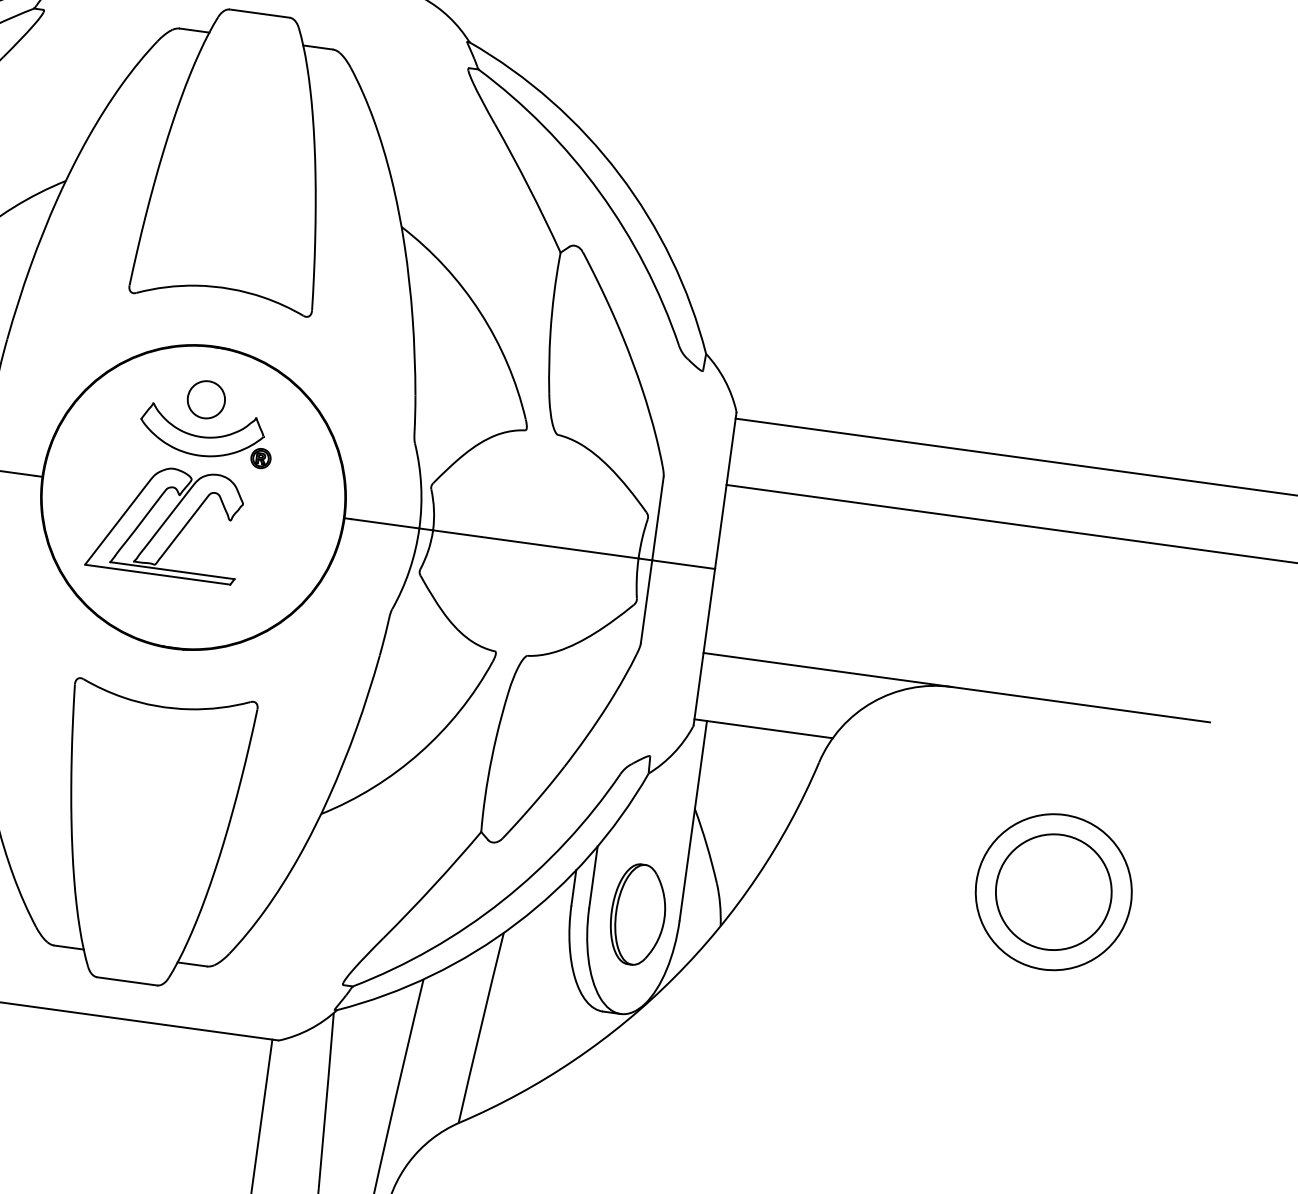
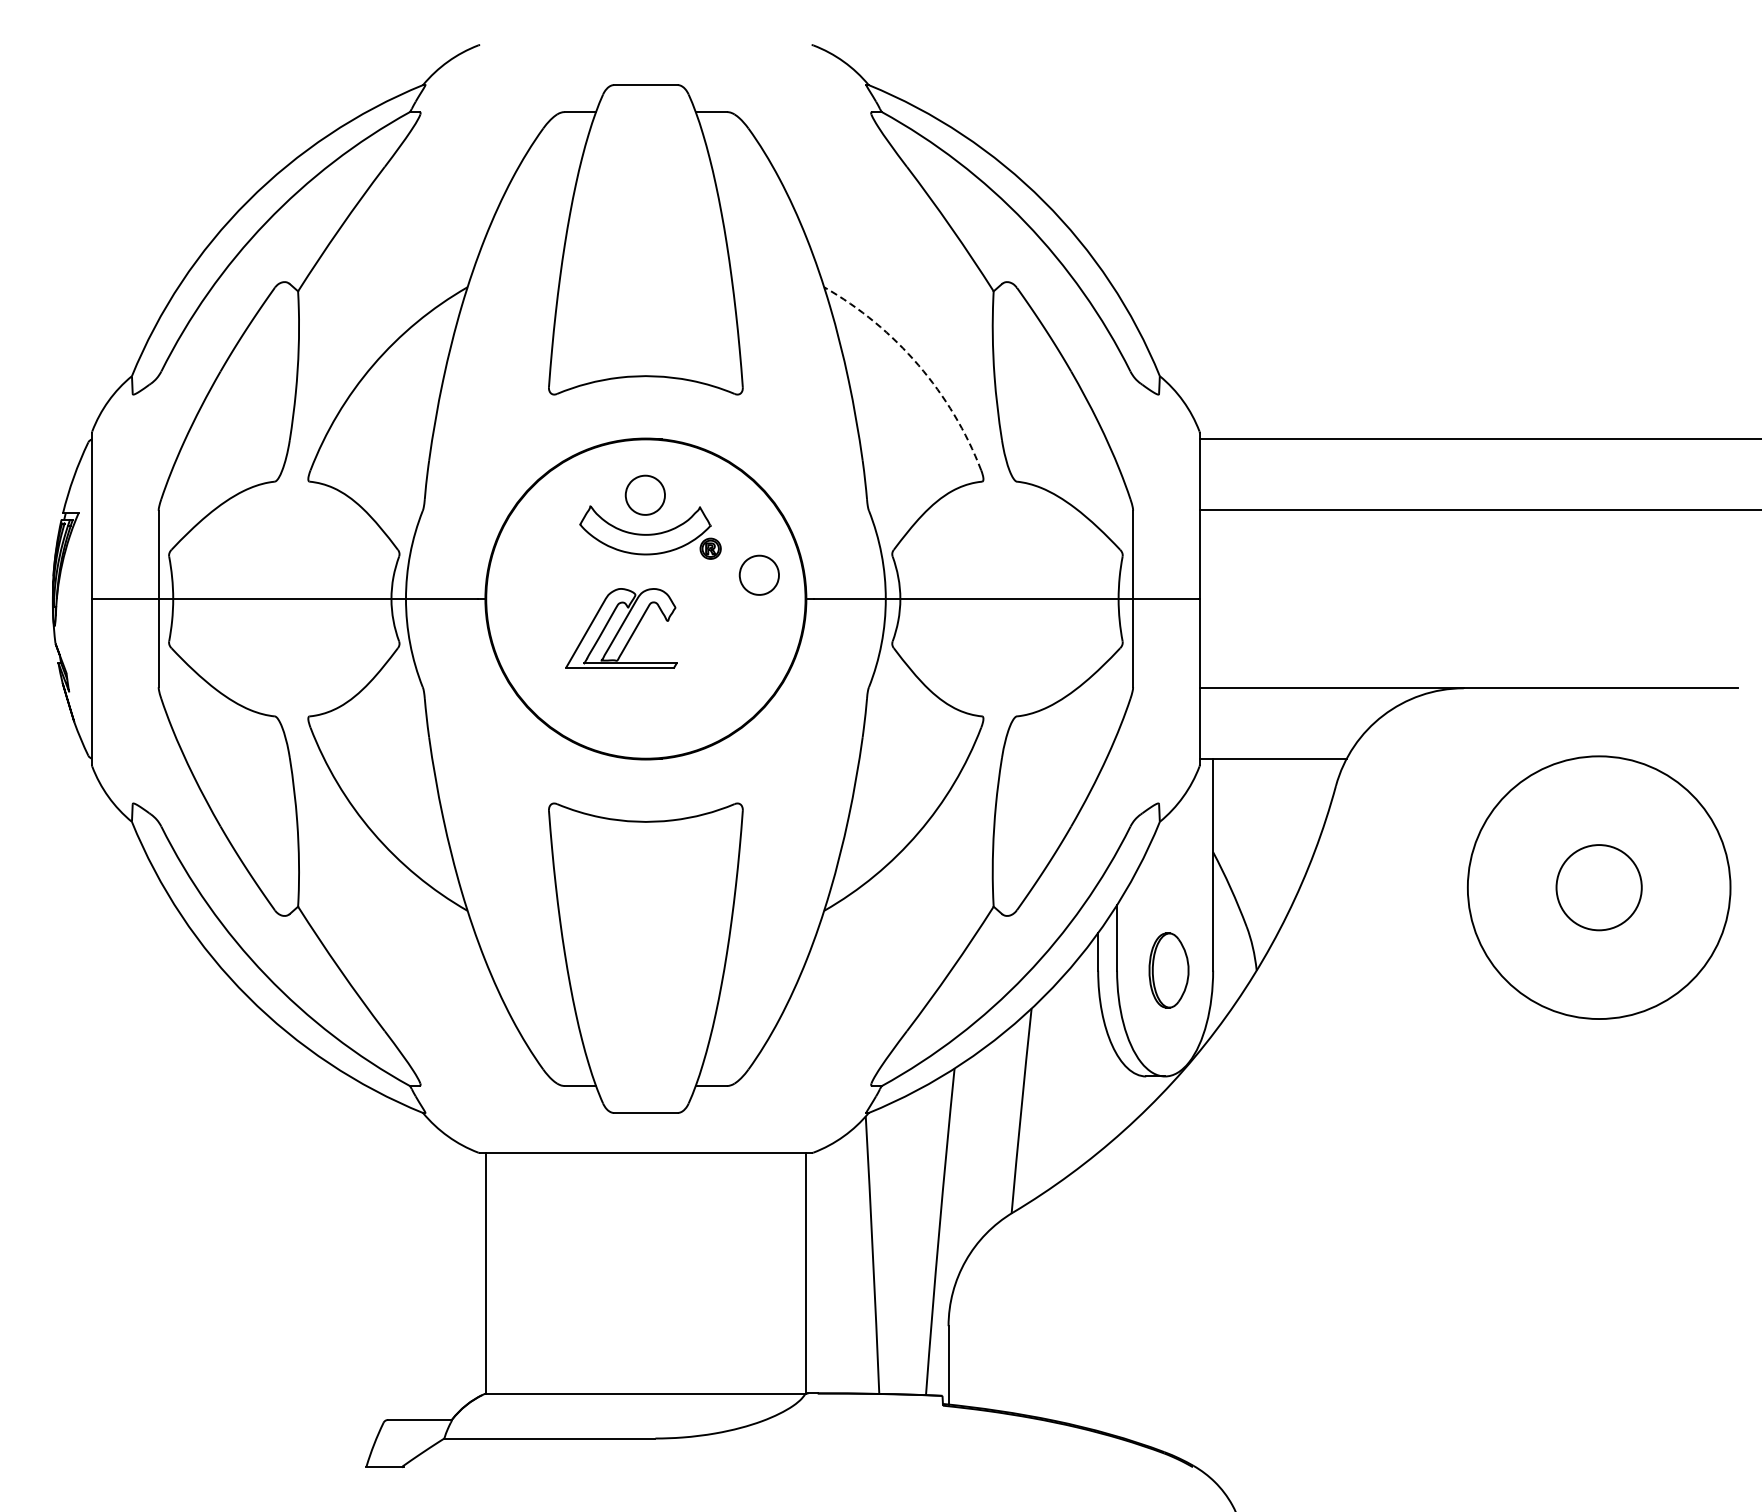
arc: (480, 312) -> (918, 365), solid -> dashed
part: (302, 488) -> (758, 574), added
part: (166, 522) -> (621, 628), size x0.7
circle: (1054, 892) -> (1599, 887), size x0.7
circle: (1054, 892) -> (1599, 887), size x1.6
part: (637, 914) -> (1168, 970), size x0.7

